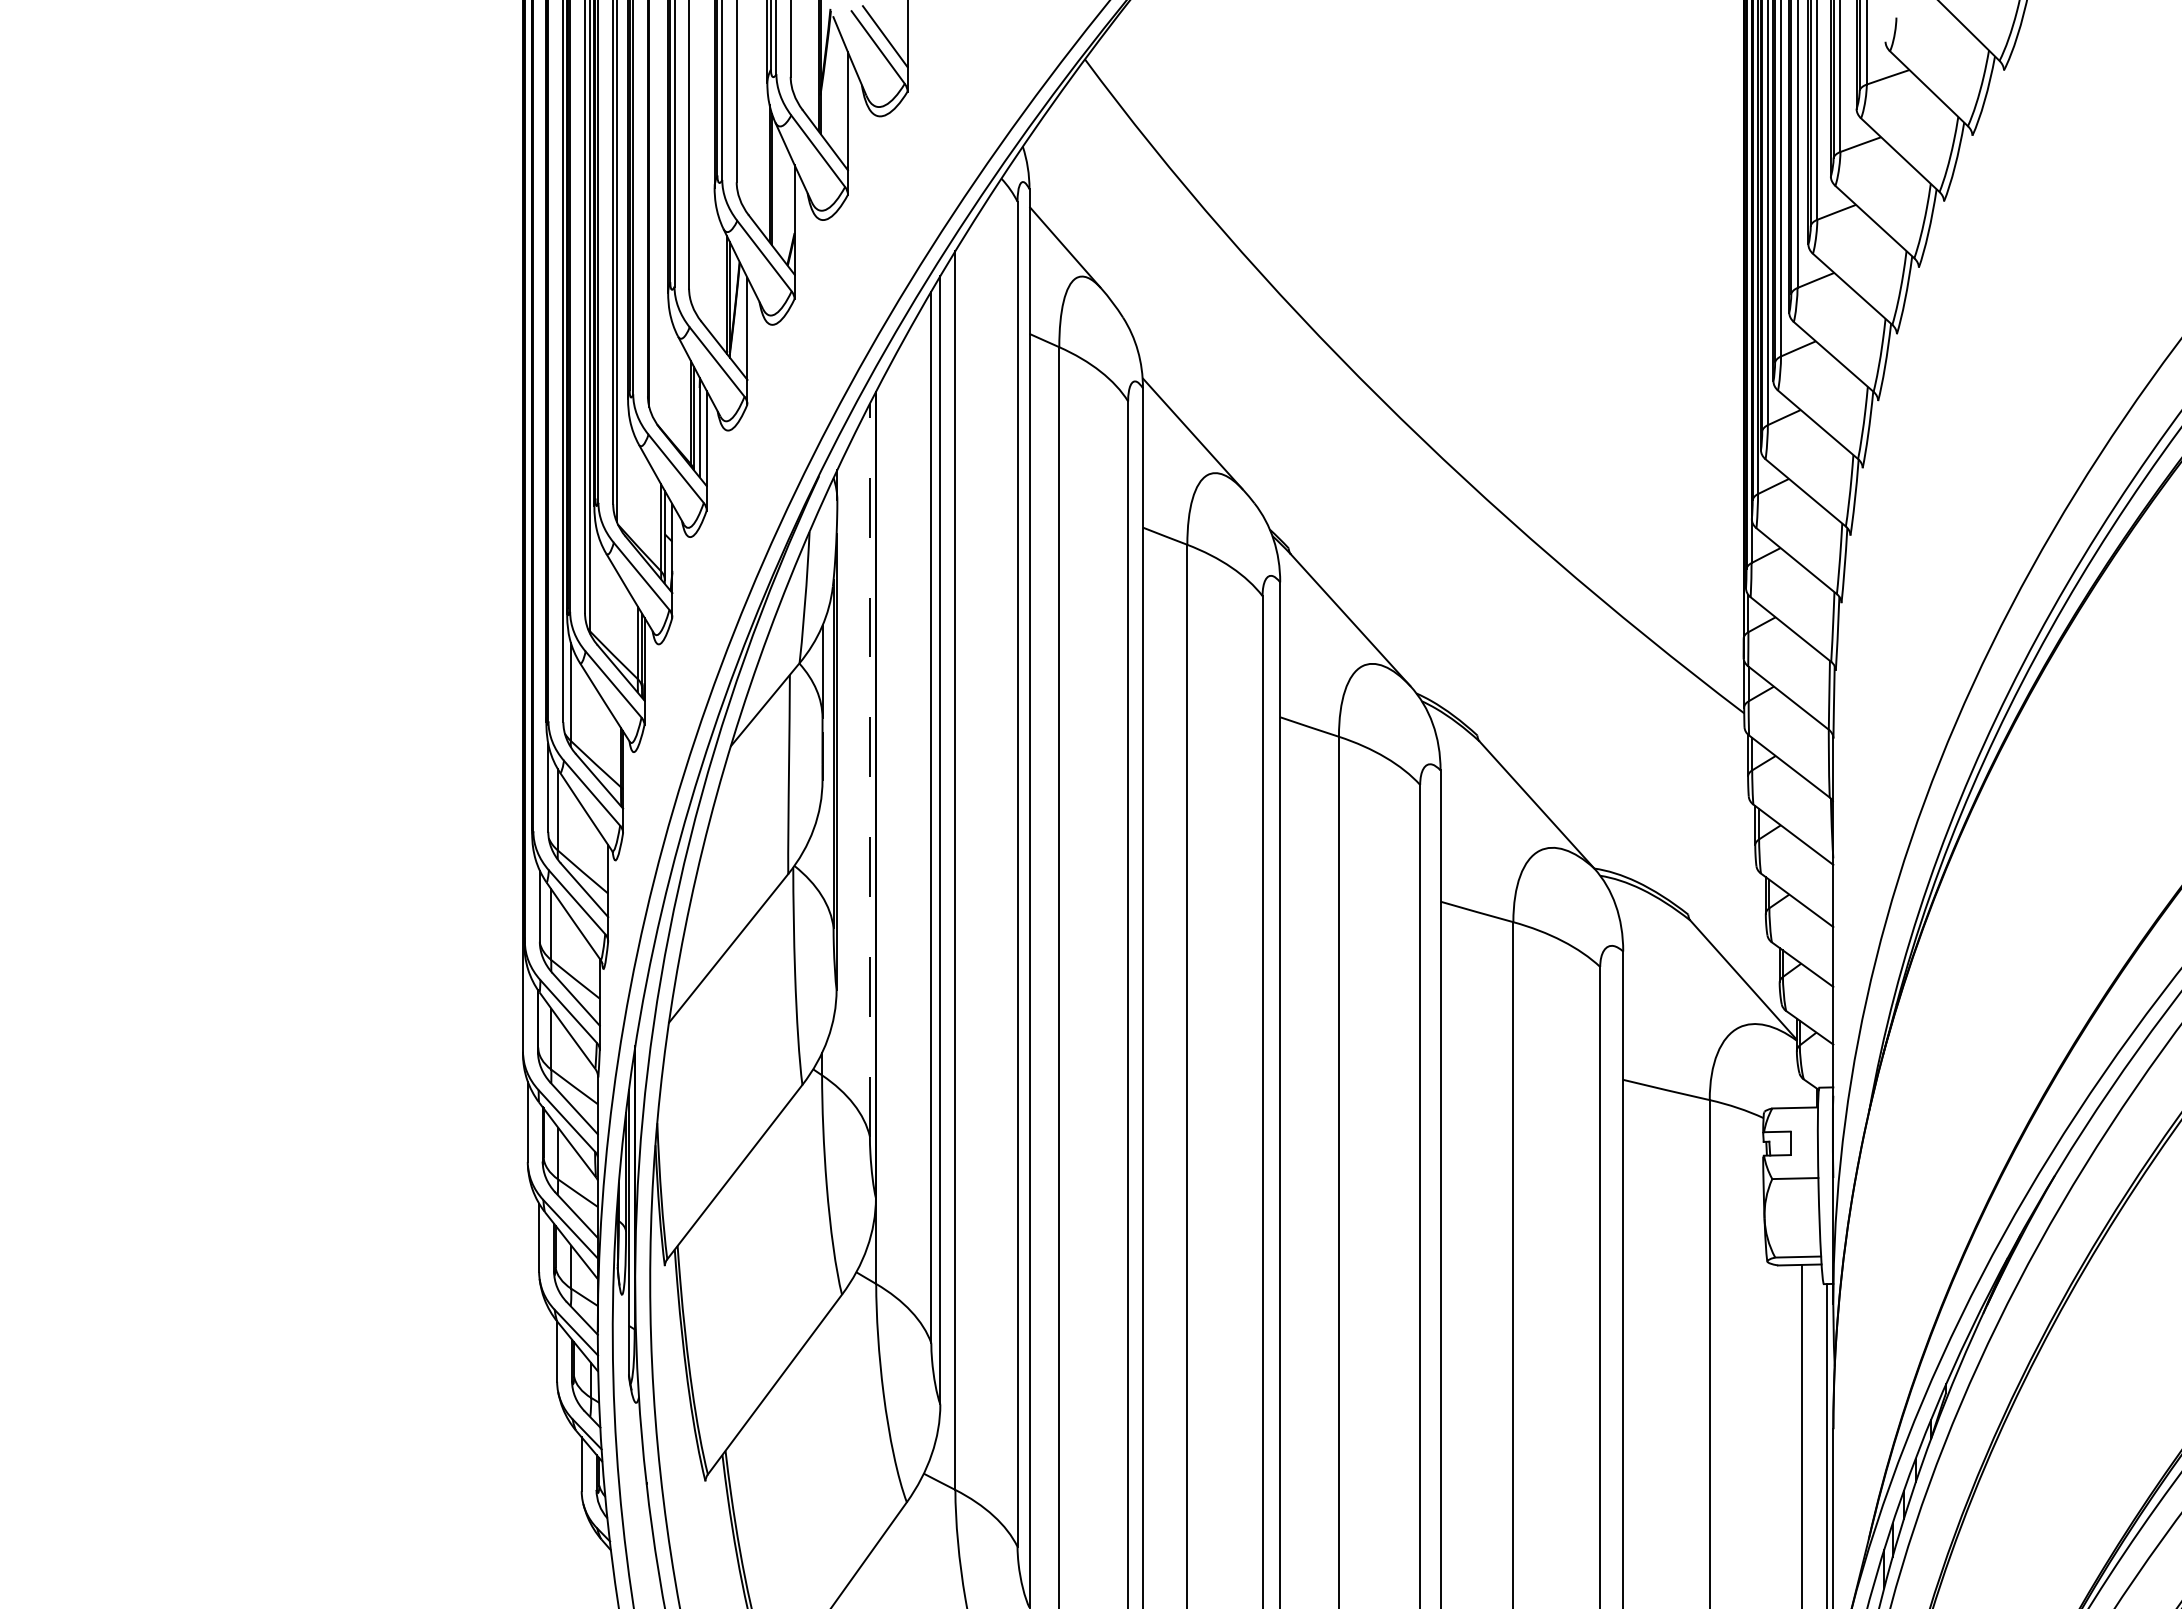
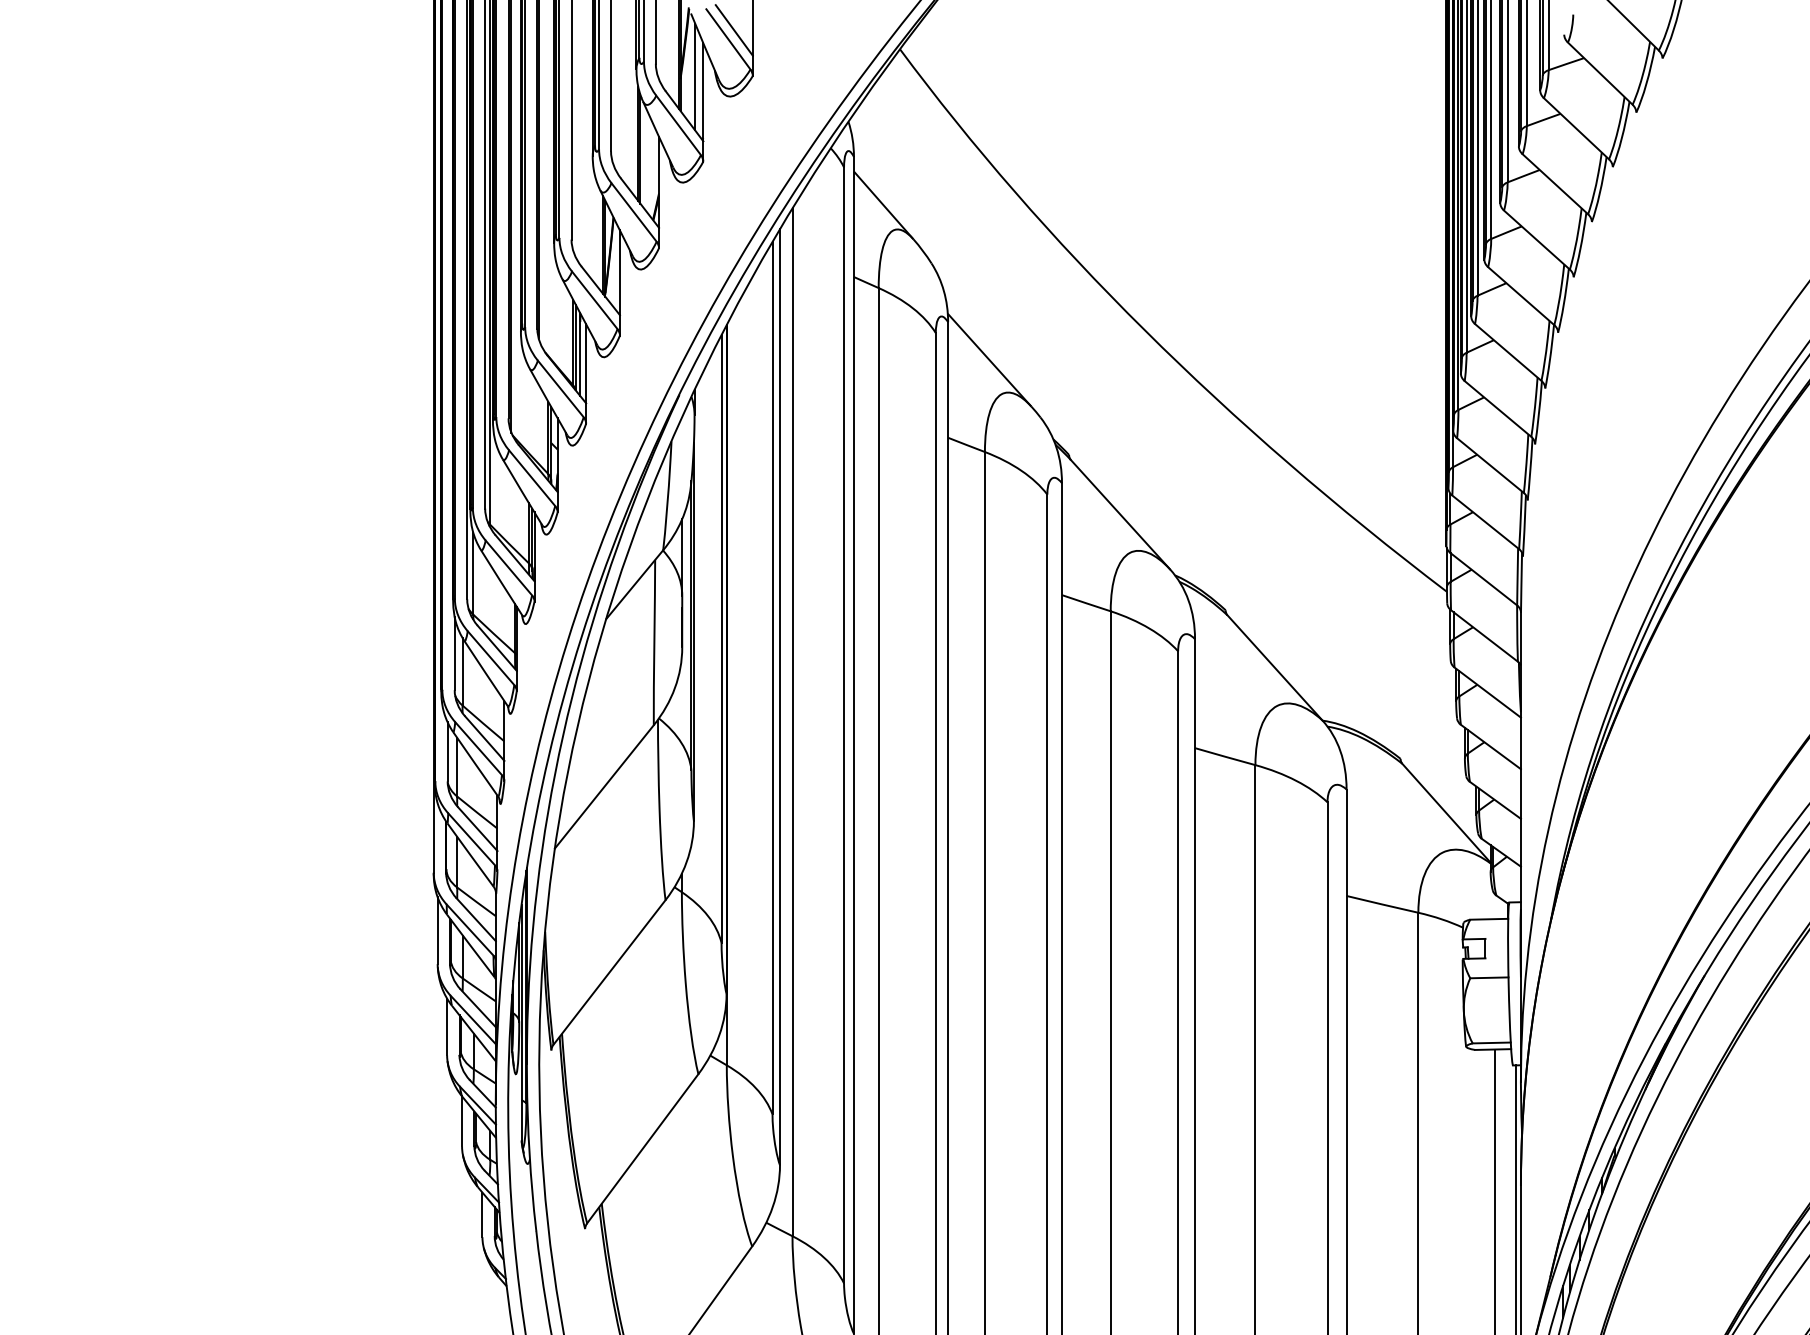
line: (838, 92) -> (695, 76), added
line: (869, 769) -> (721, 638), dashed -> solid

